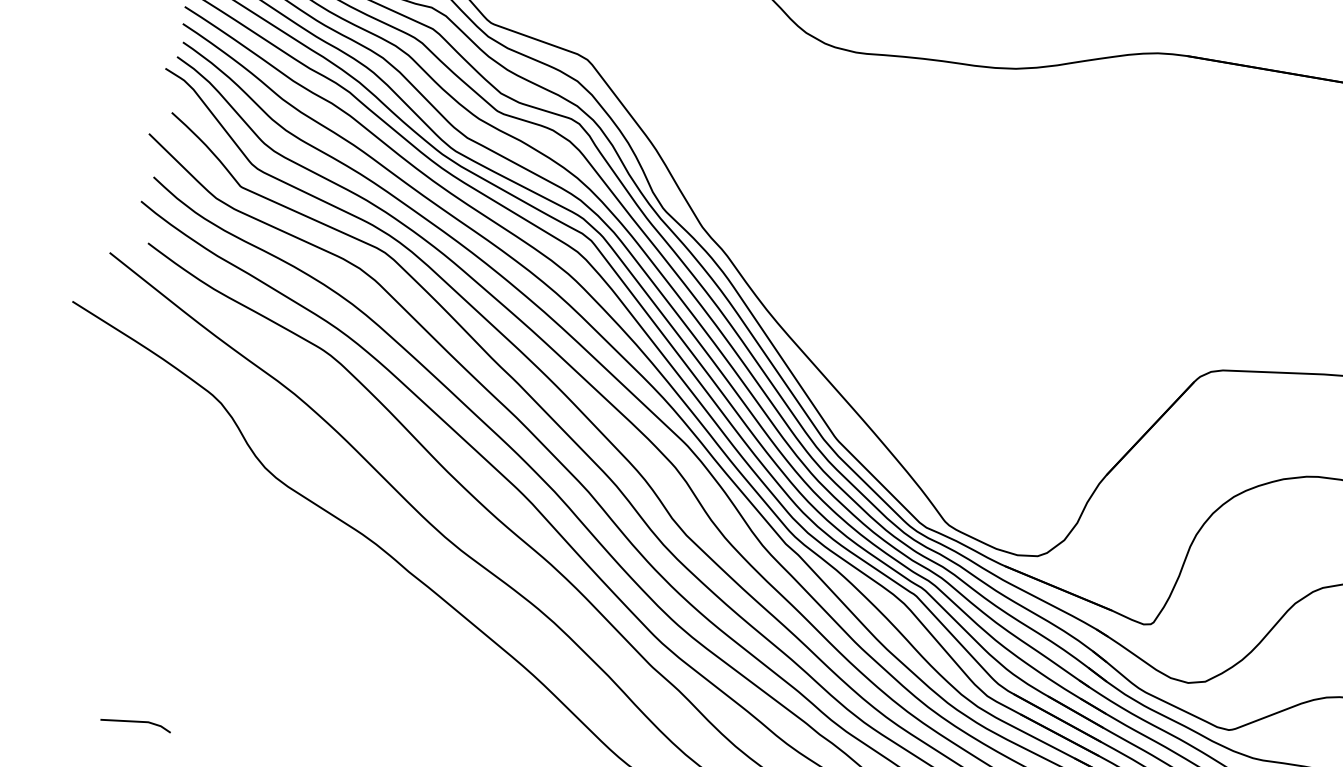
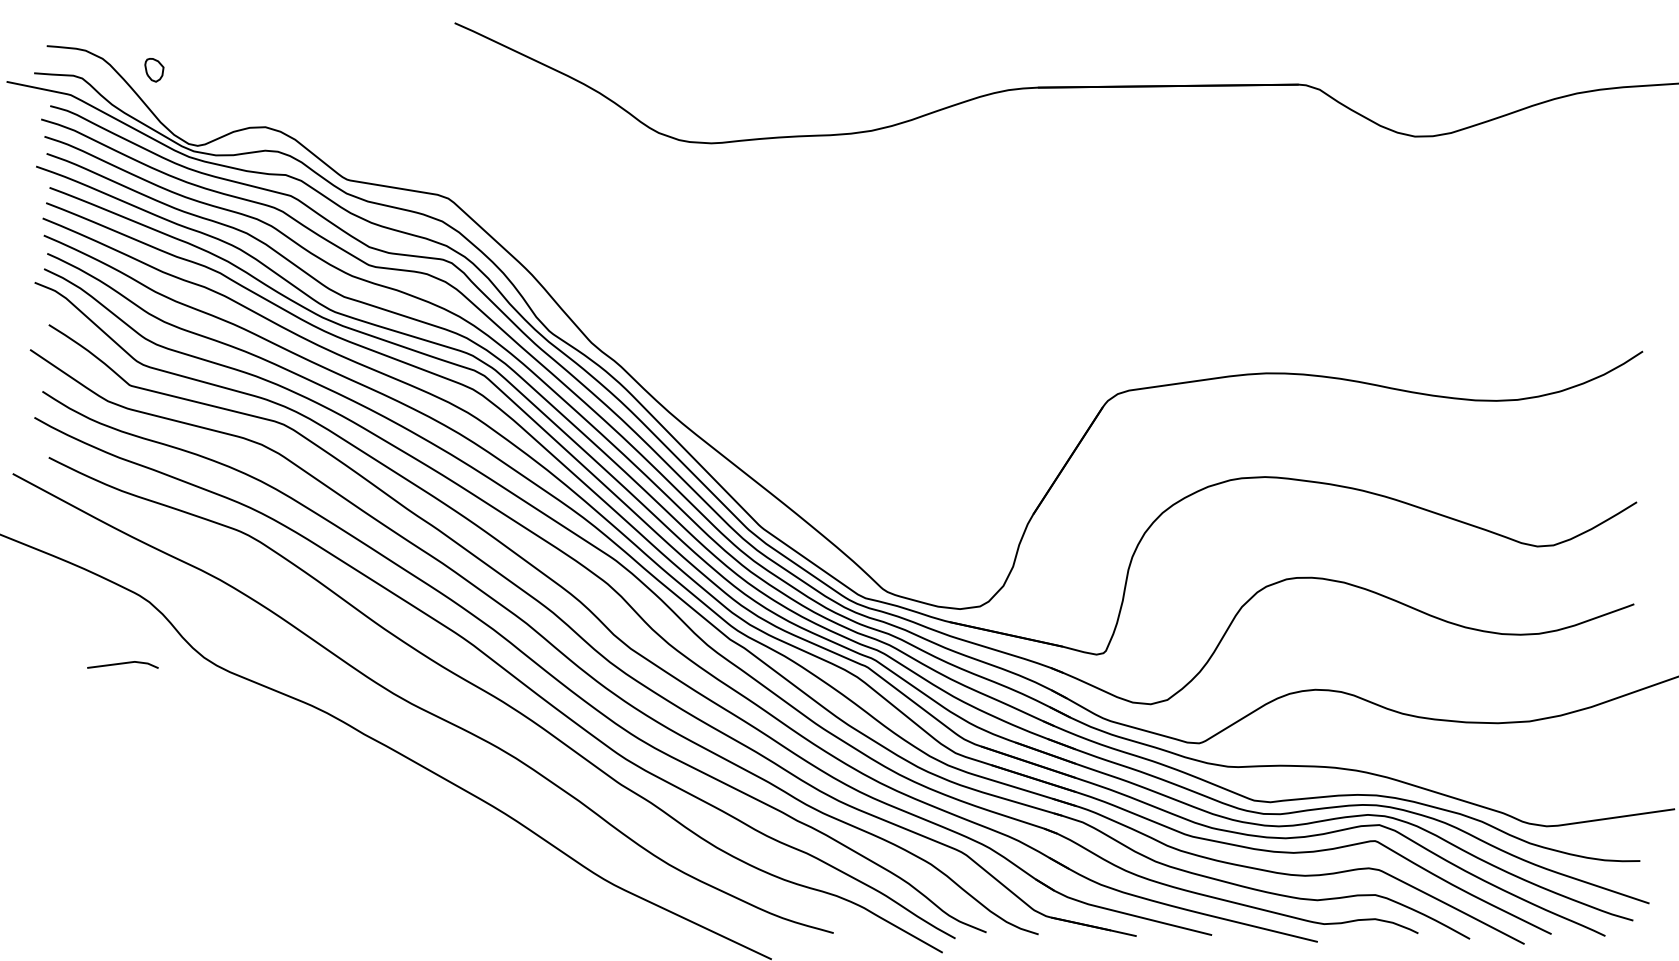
line: (135, 722) -> (122, 664), moved

